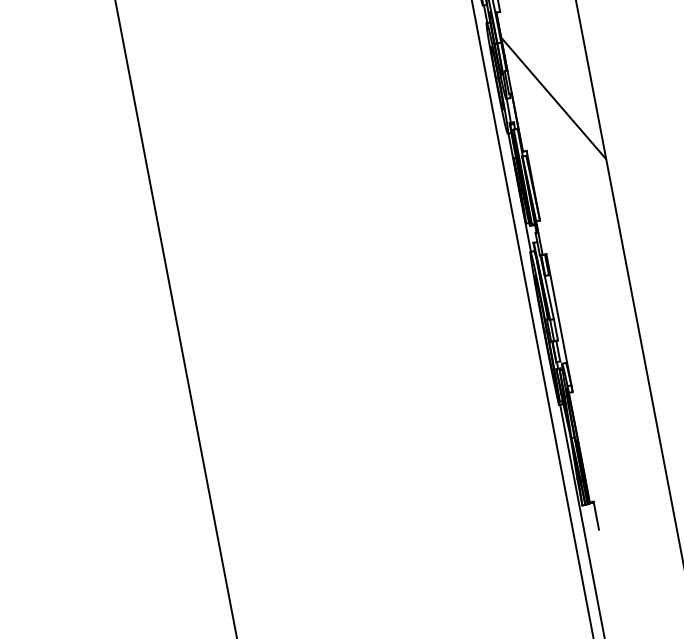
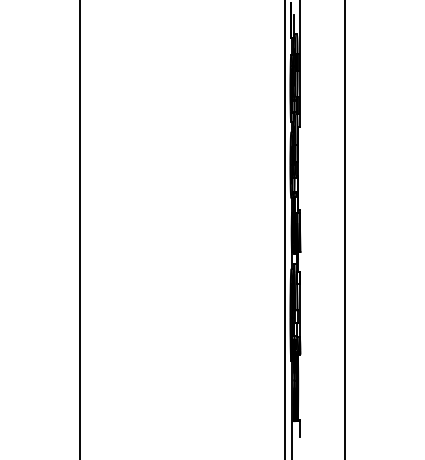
hatch: (553, 97) -> (321, 182), removed

